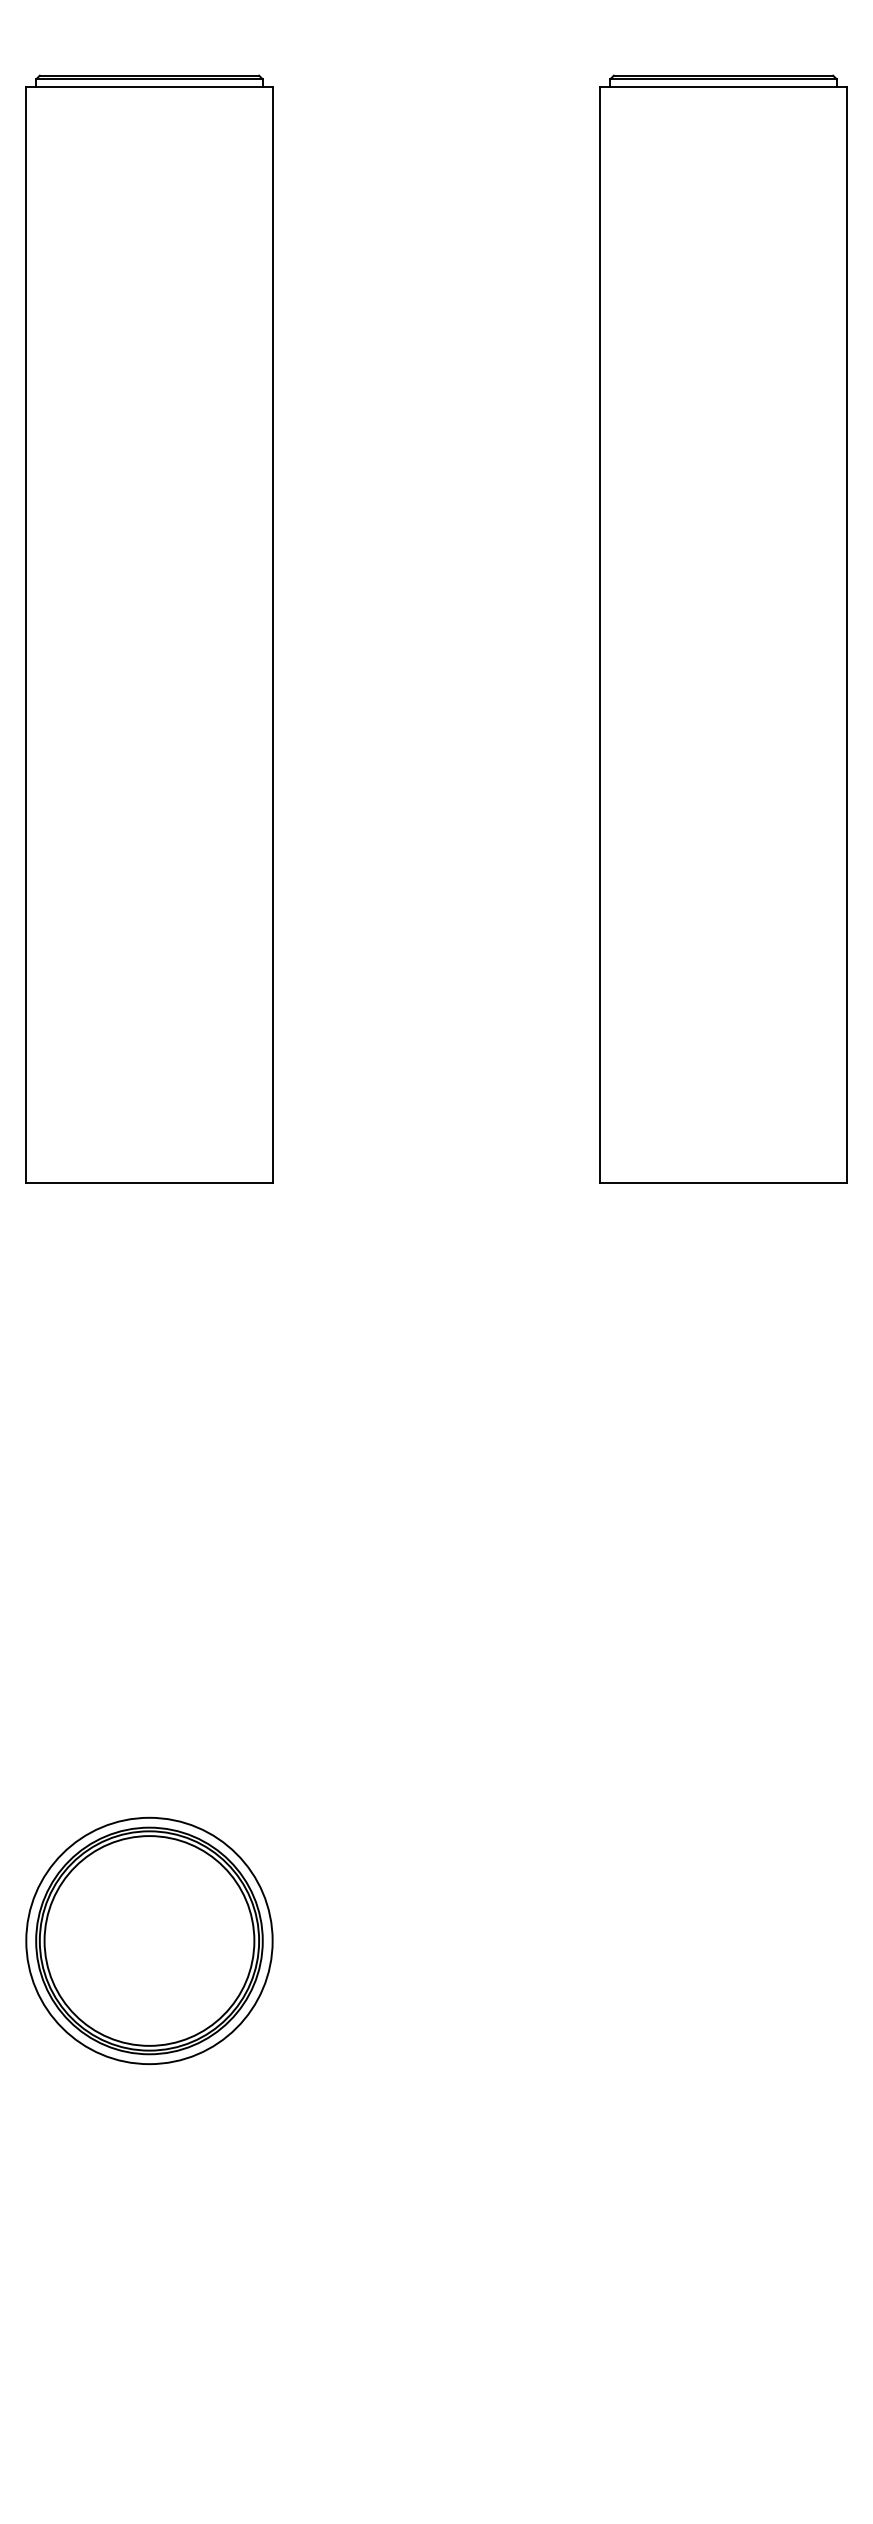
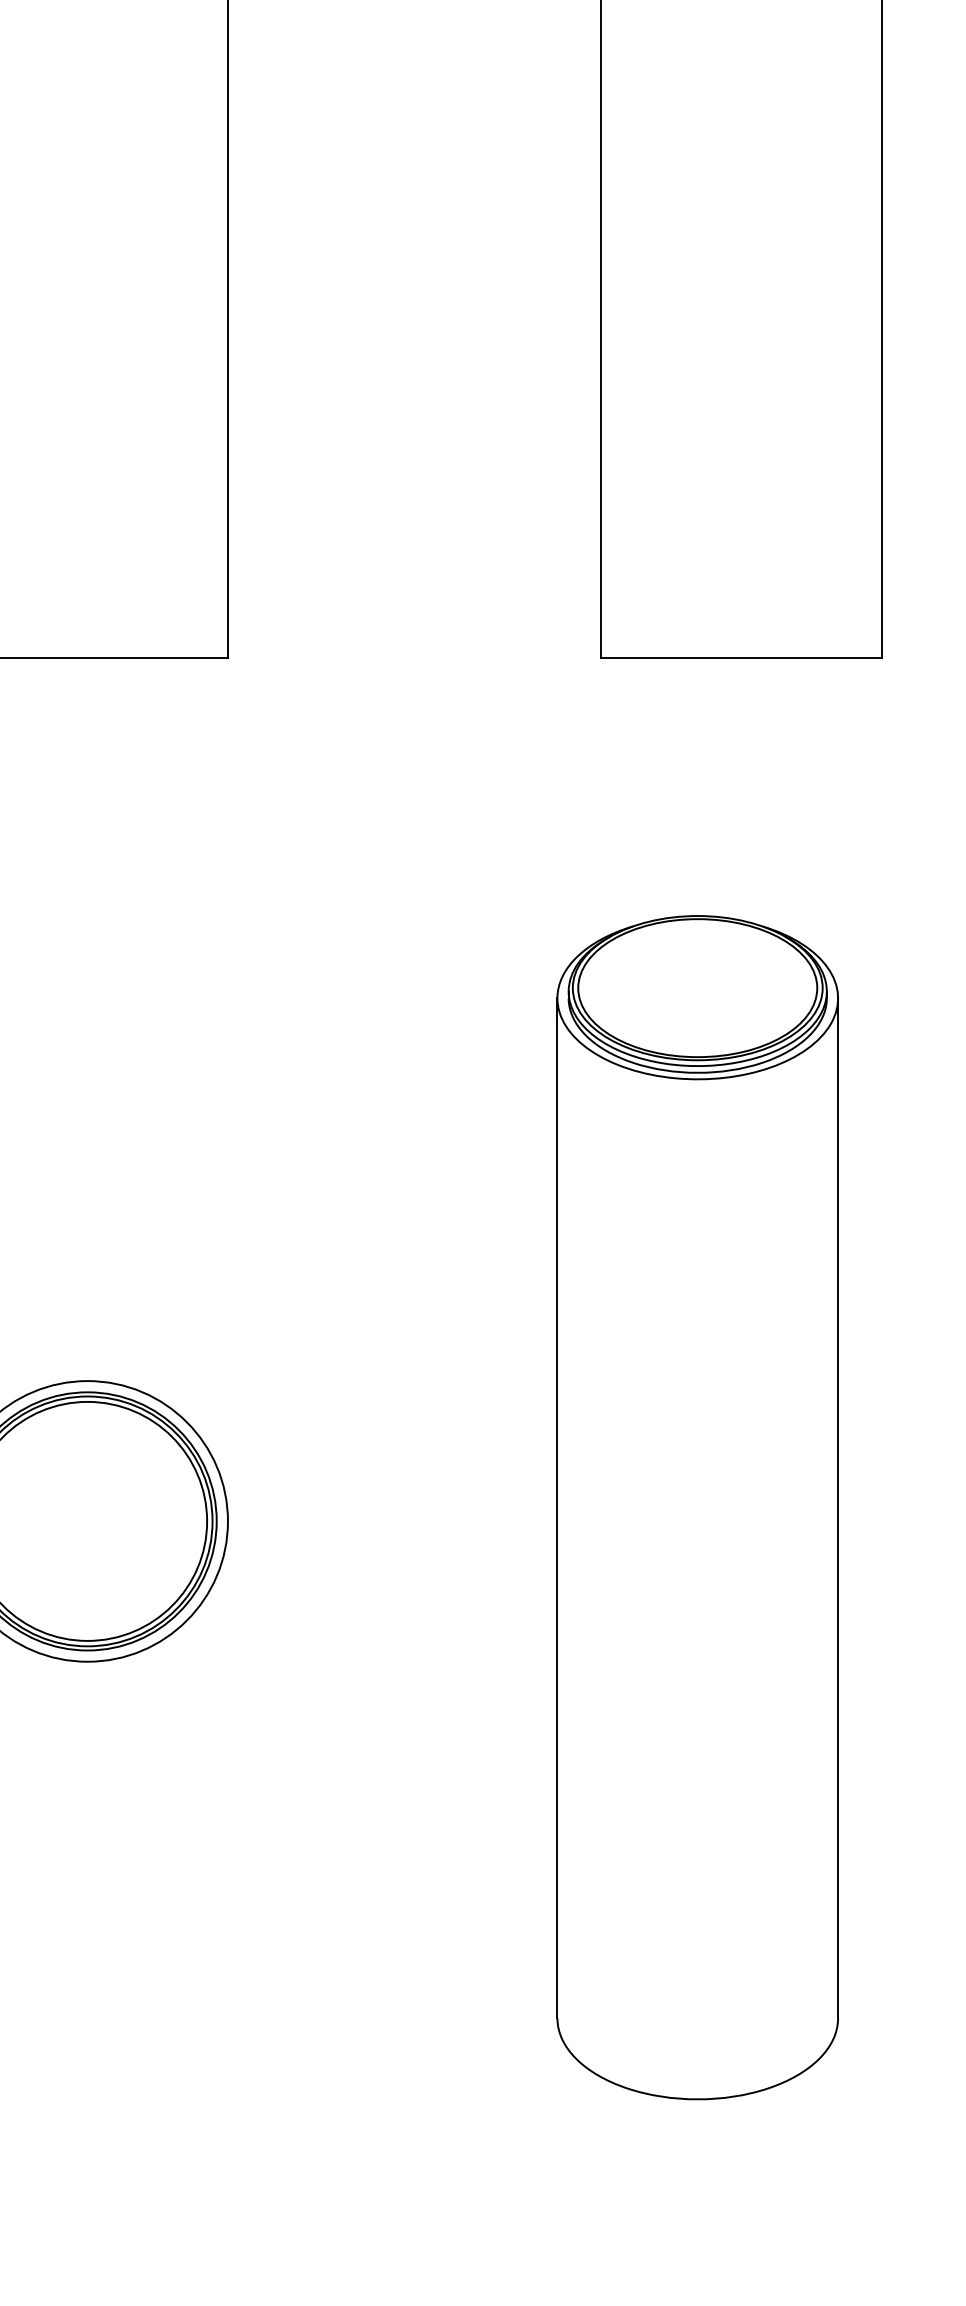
part: (685, 1928) -> (698, 1507), added

